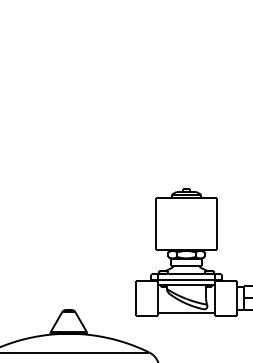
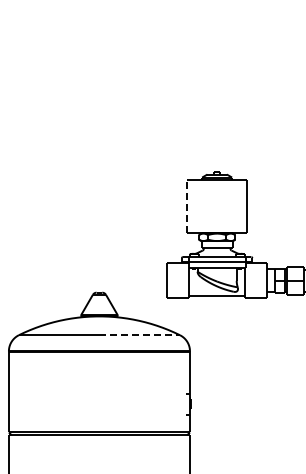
line: (155, 223) -> (186, 206), solid -> dashed
line: (109, 352) -> (140, 335), solid -> dashed

